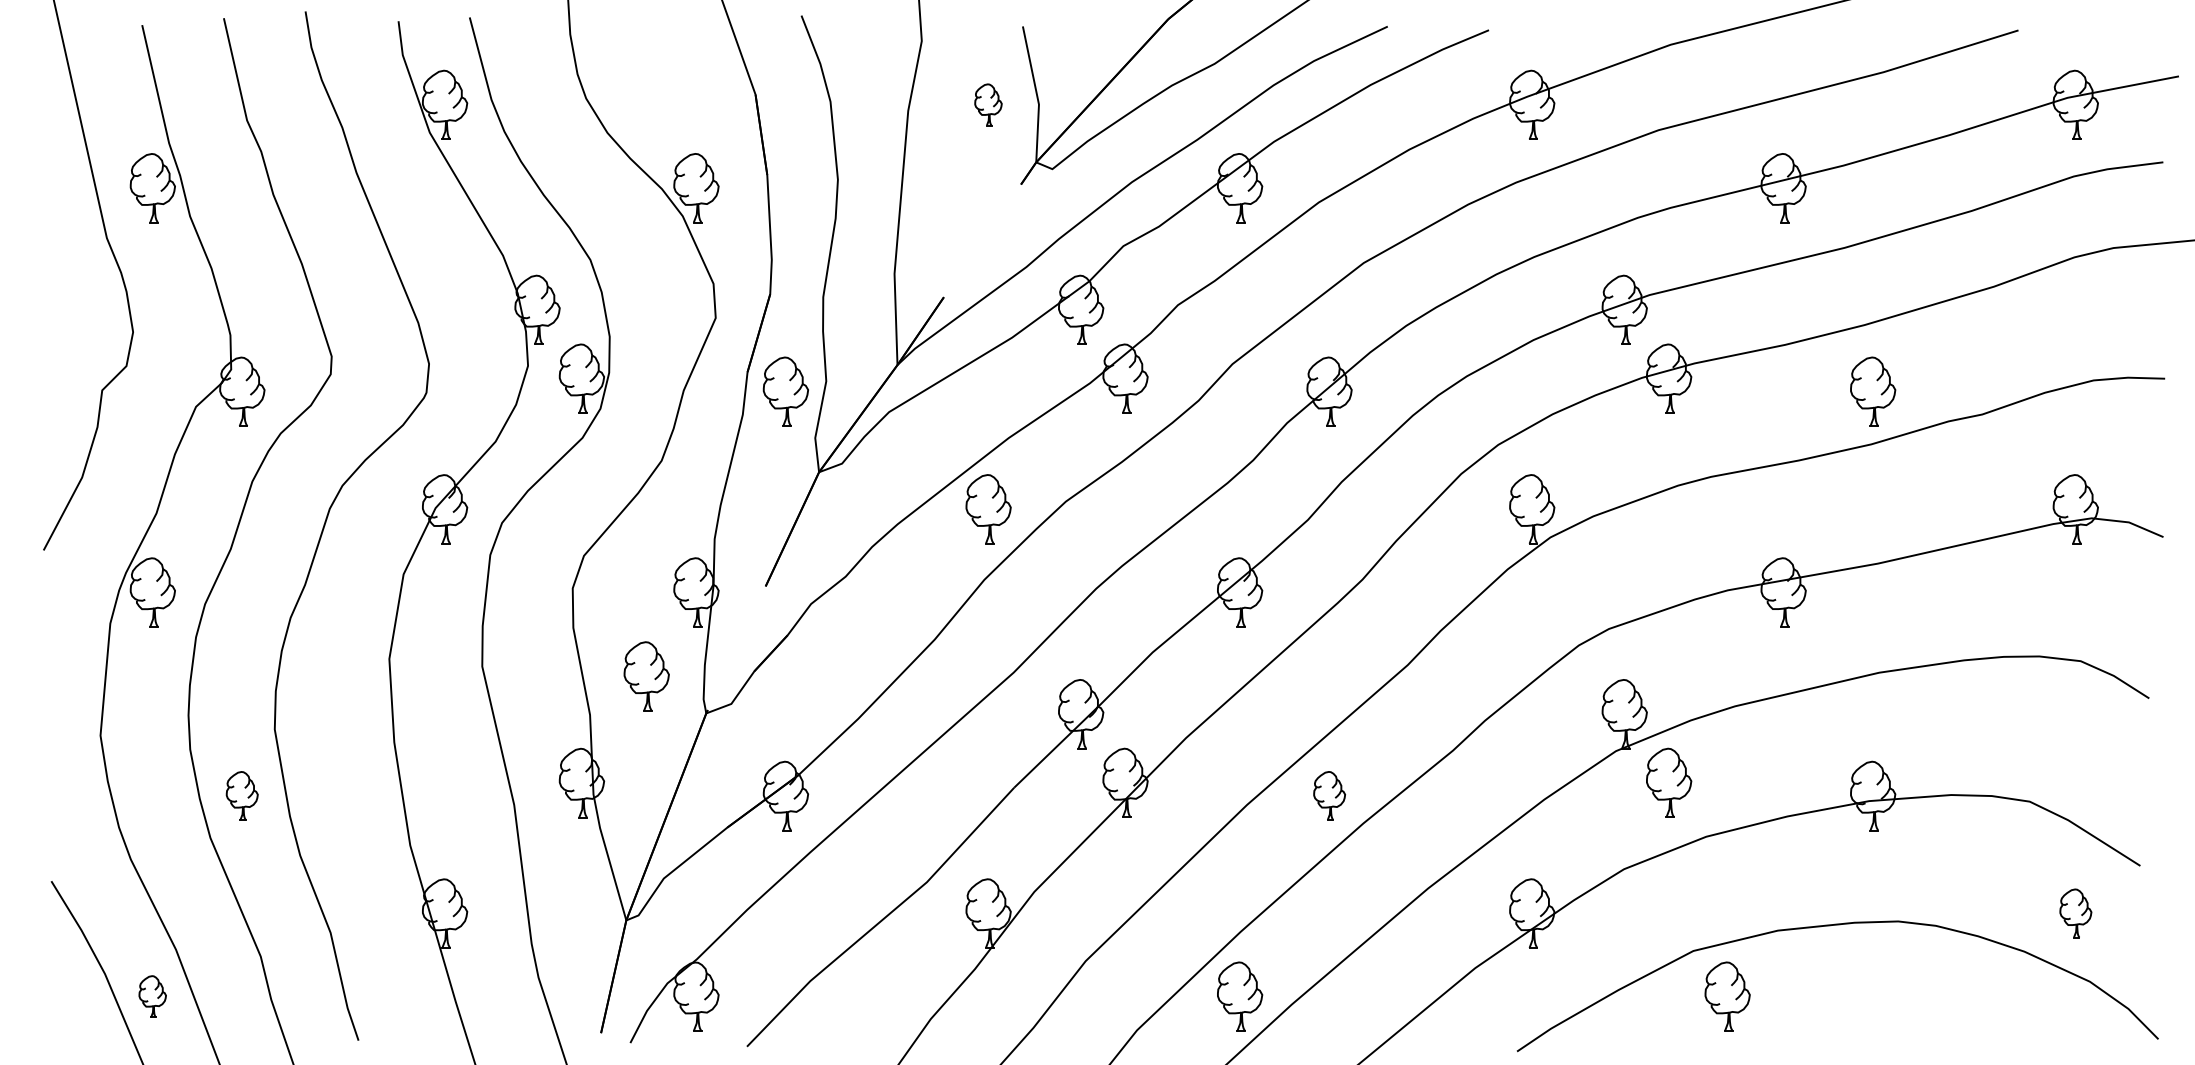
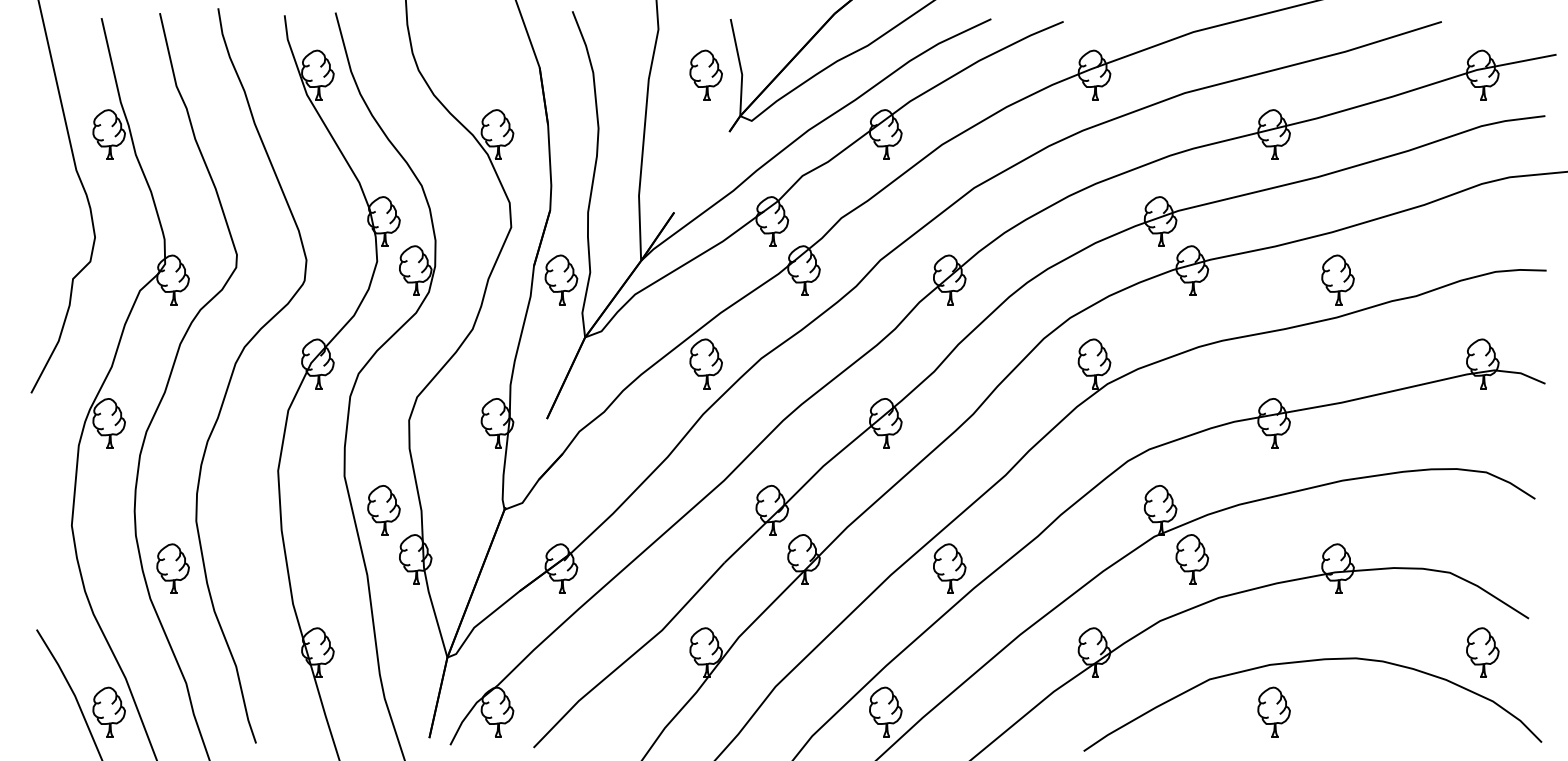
part: (987, 104) -> (705, 74), size x1.67
part: (646, 676) -> (383, 510), moved
part: (241, 795) -> (172, 568), size x1.43
part: (1329, 795) -> (949, 568), size x1.43
part: (2075, 913) -> (1482, 652), size x1.43
part: (151, 995) -> (108, 711), size x1.67
part: (1726, 995) -> (1273, 711), moved

